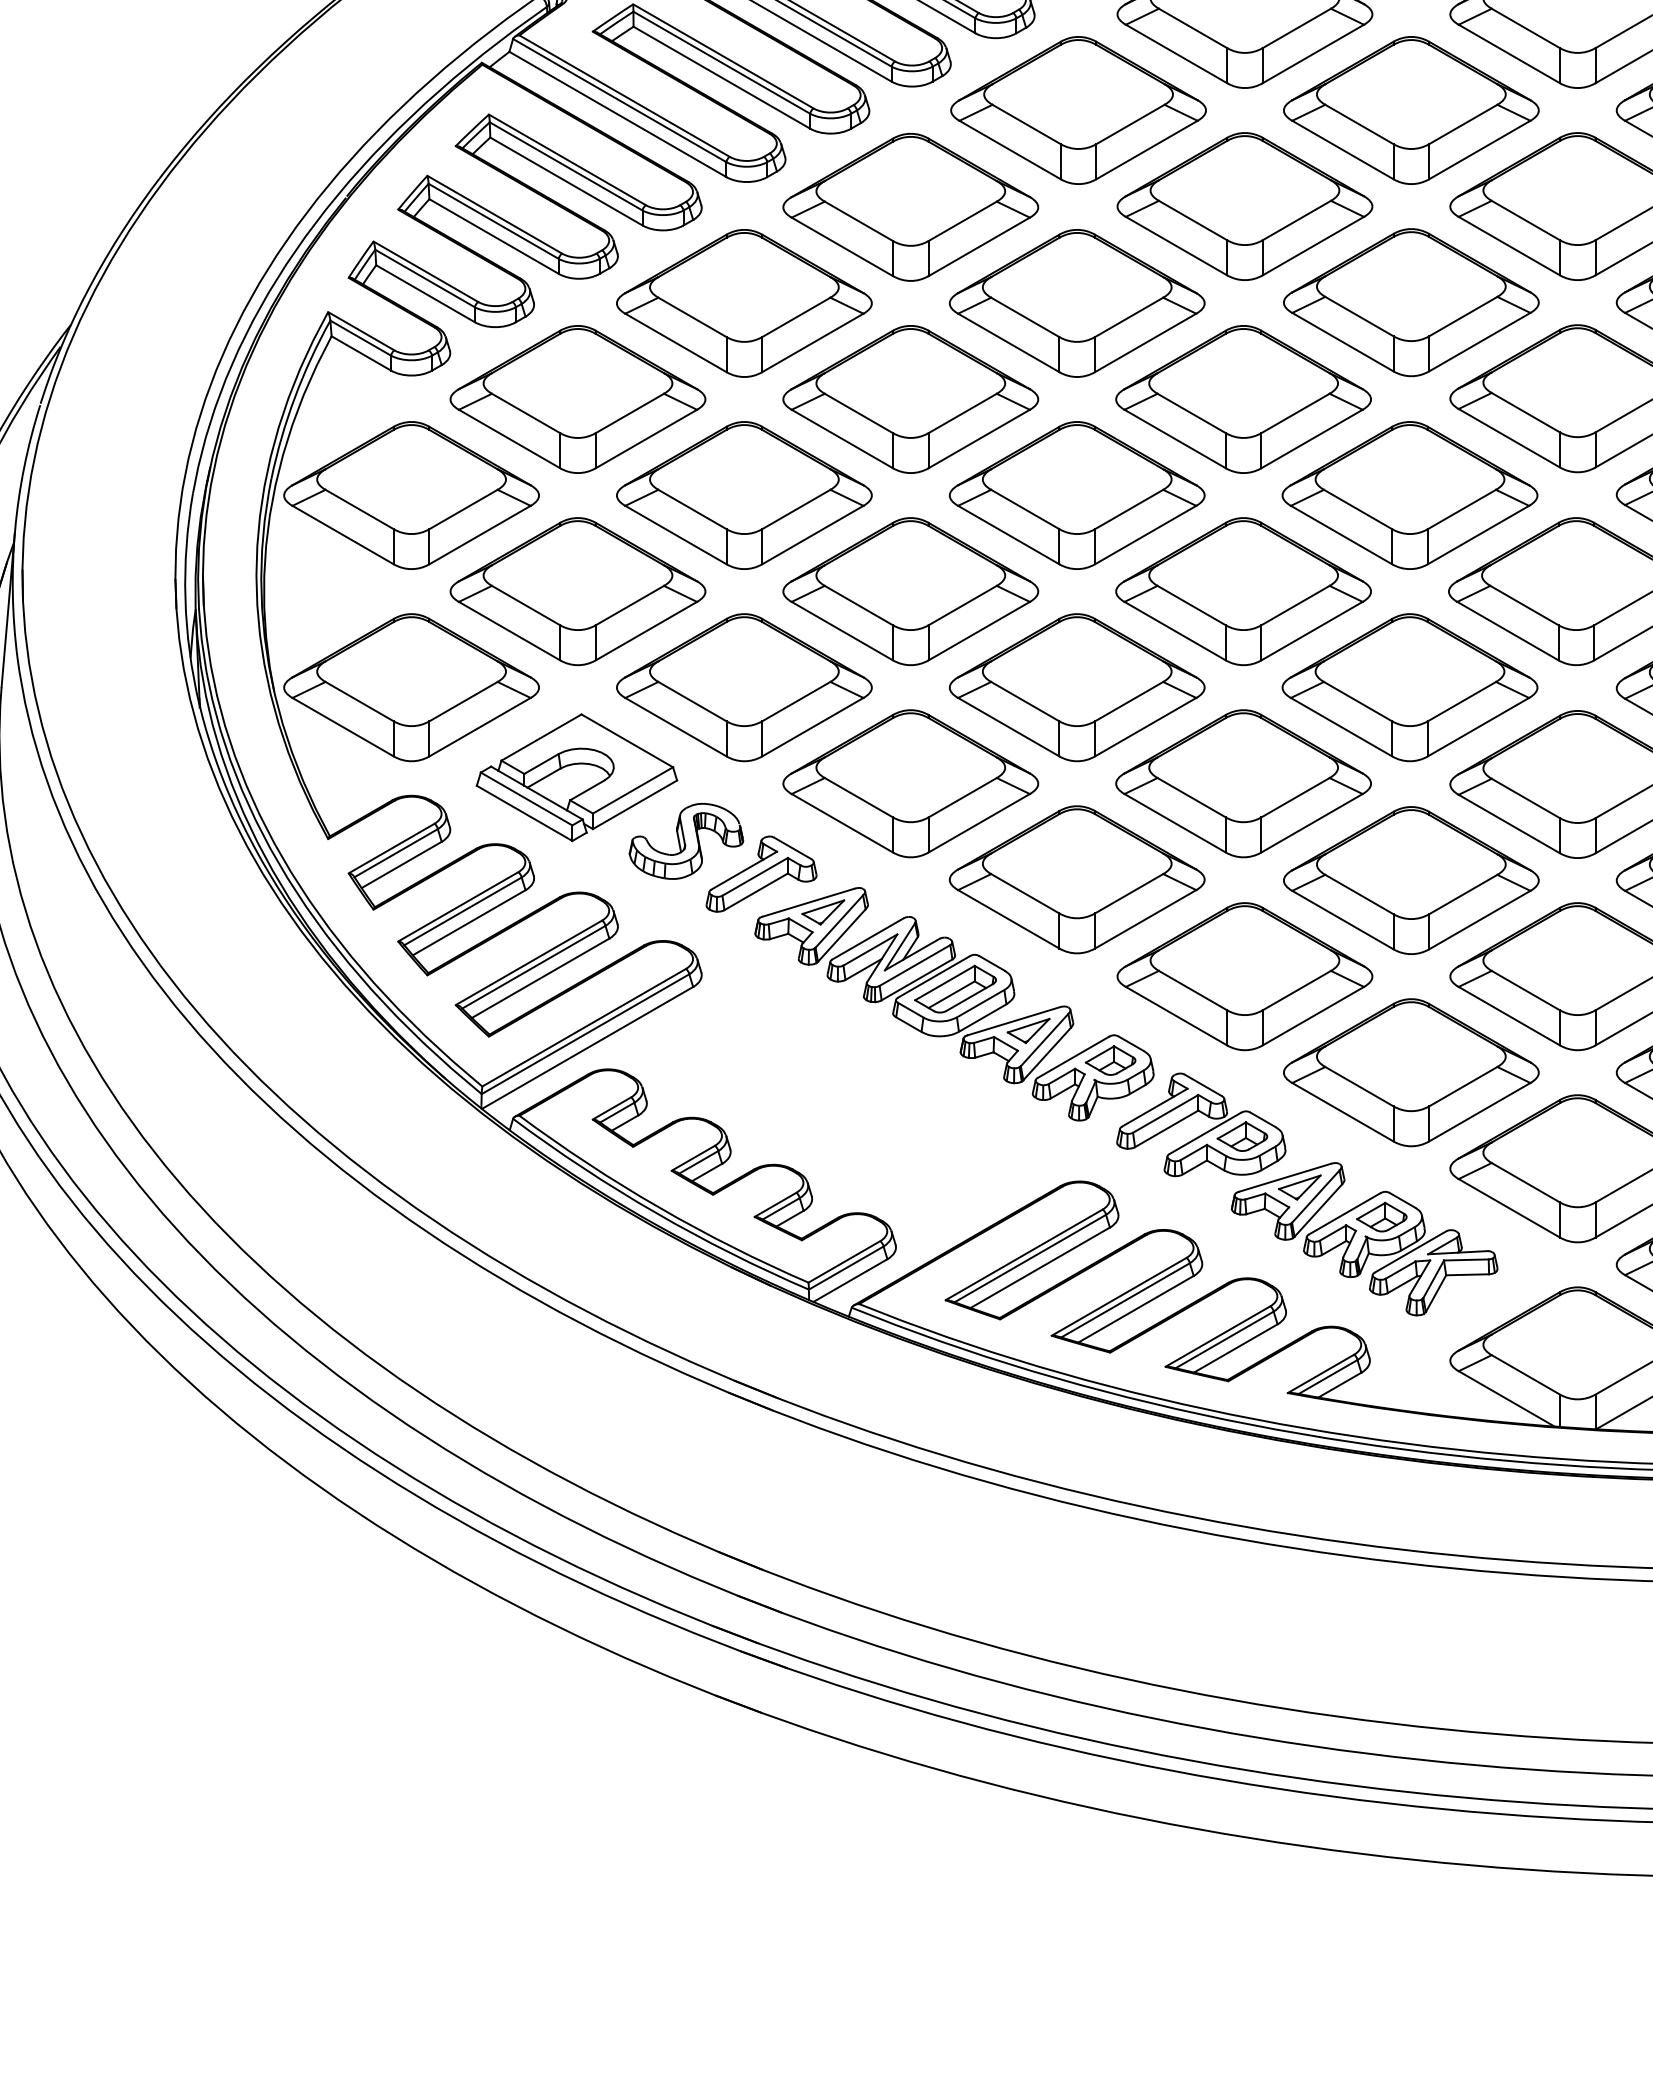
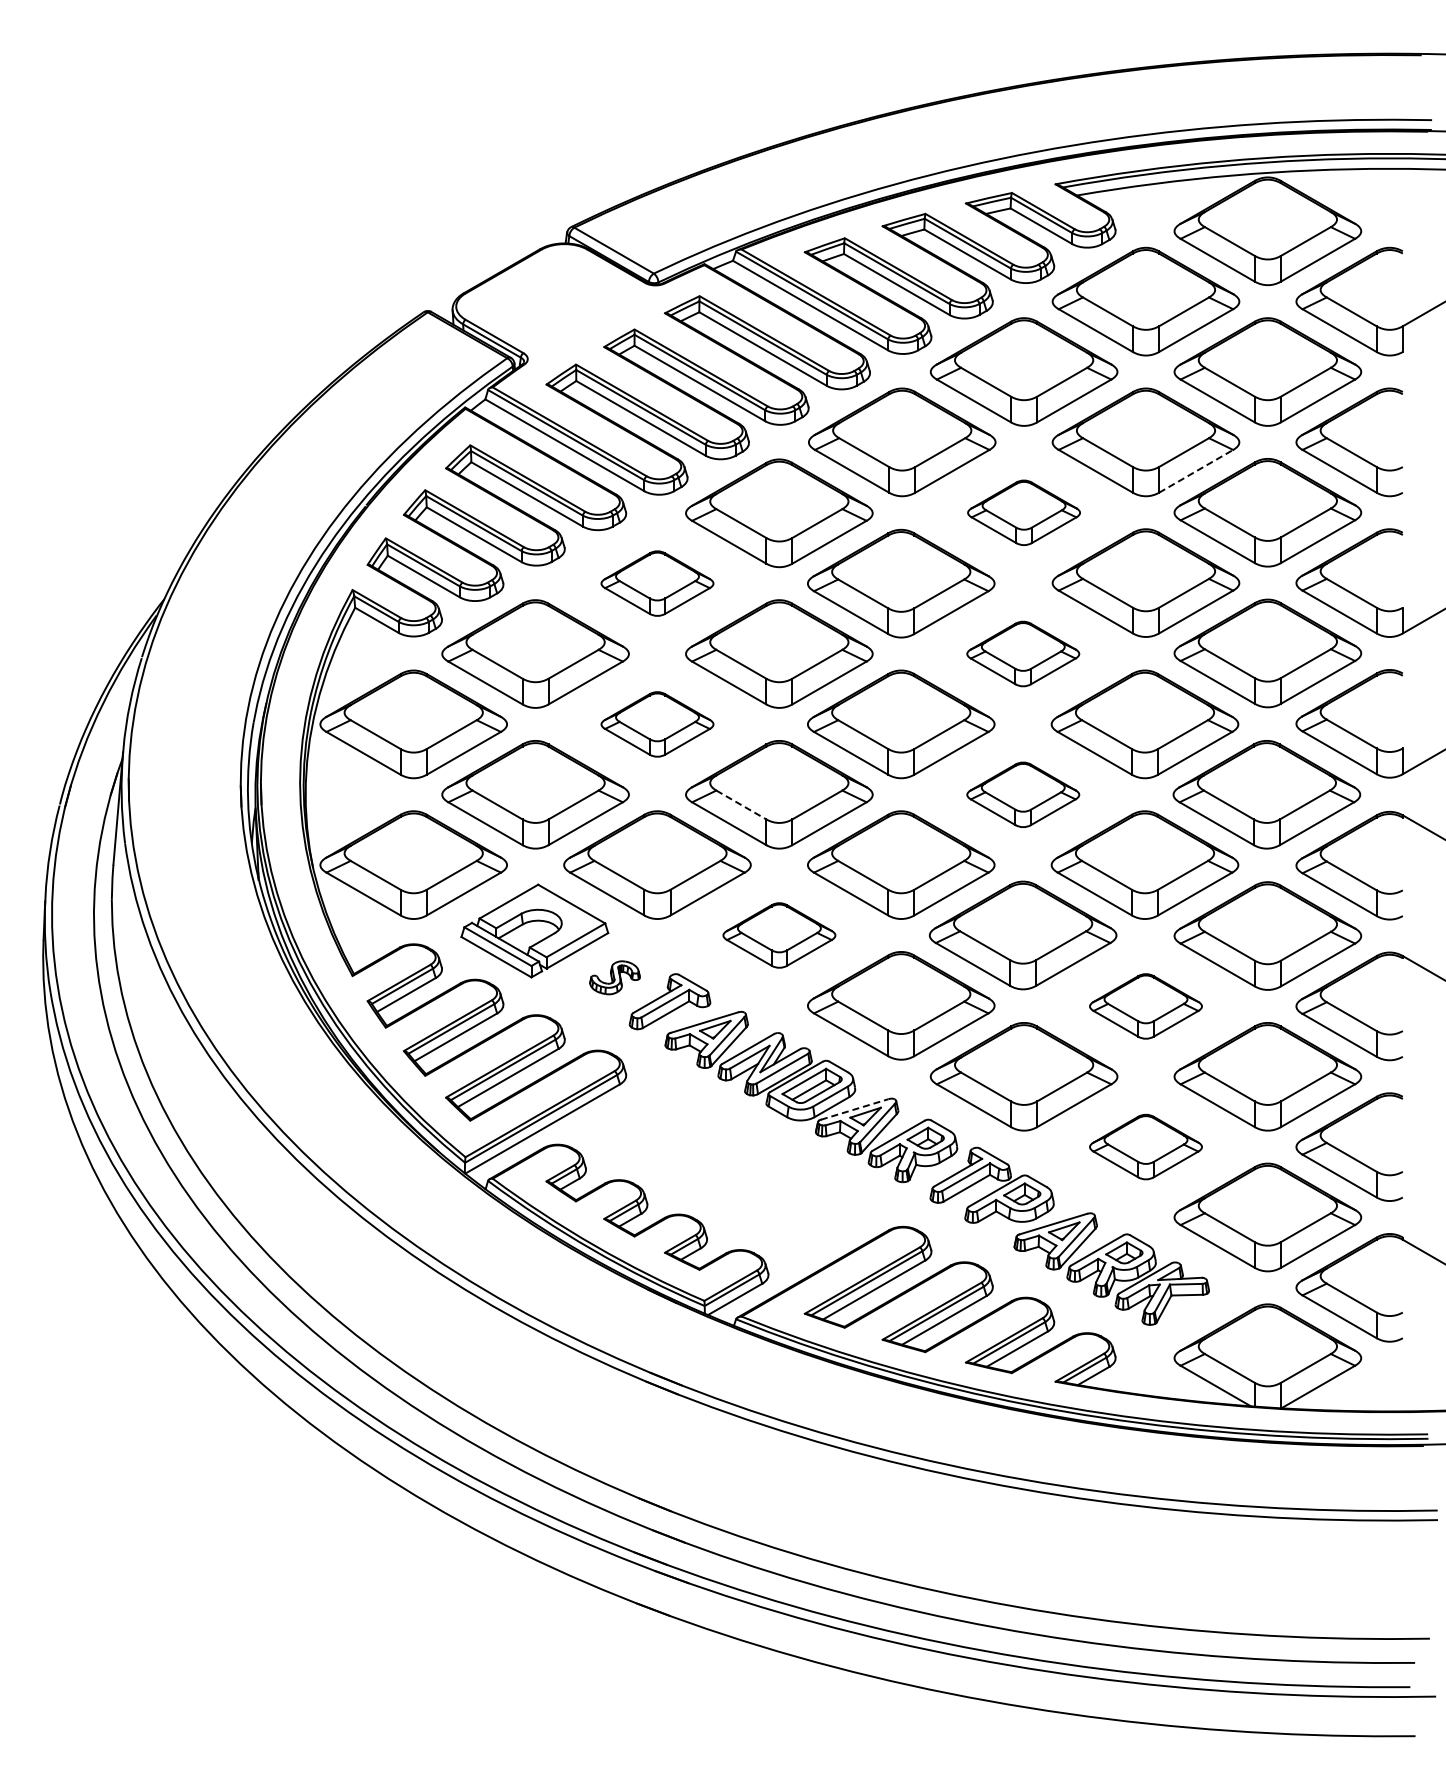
line: (1480, 150) -> (1196, 471), solid -> dashed
part: (1244, 206) -> (1023, 512), size x0.6
part: (744, 303) -> (657, 583), size x0.6
part: (1244, 398) -> (1023, 653), size x0.6
part: (744, 495) -> (657, 724), size x0.6
part: (1244, 591) -> (1023, 794), size x0.6
line: (859, 604) -> (741, 804), solid -> dashed
part: (910, 783) -> (779, 935), size x0.6
part: (685, 841) -> (614, 977), size x0.6
part: (1410, 880) -> (1145, 1006), size x0.6
line: (1014, 1021) -> (855, 1109), solid -> dashed
part: (1410, 1071) -> (1145, 1146), size x0.6

